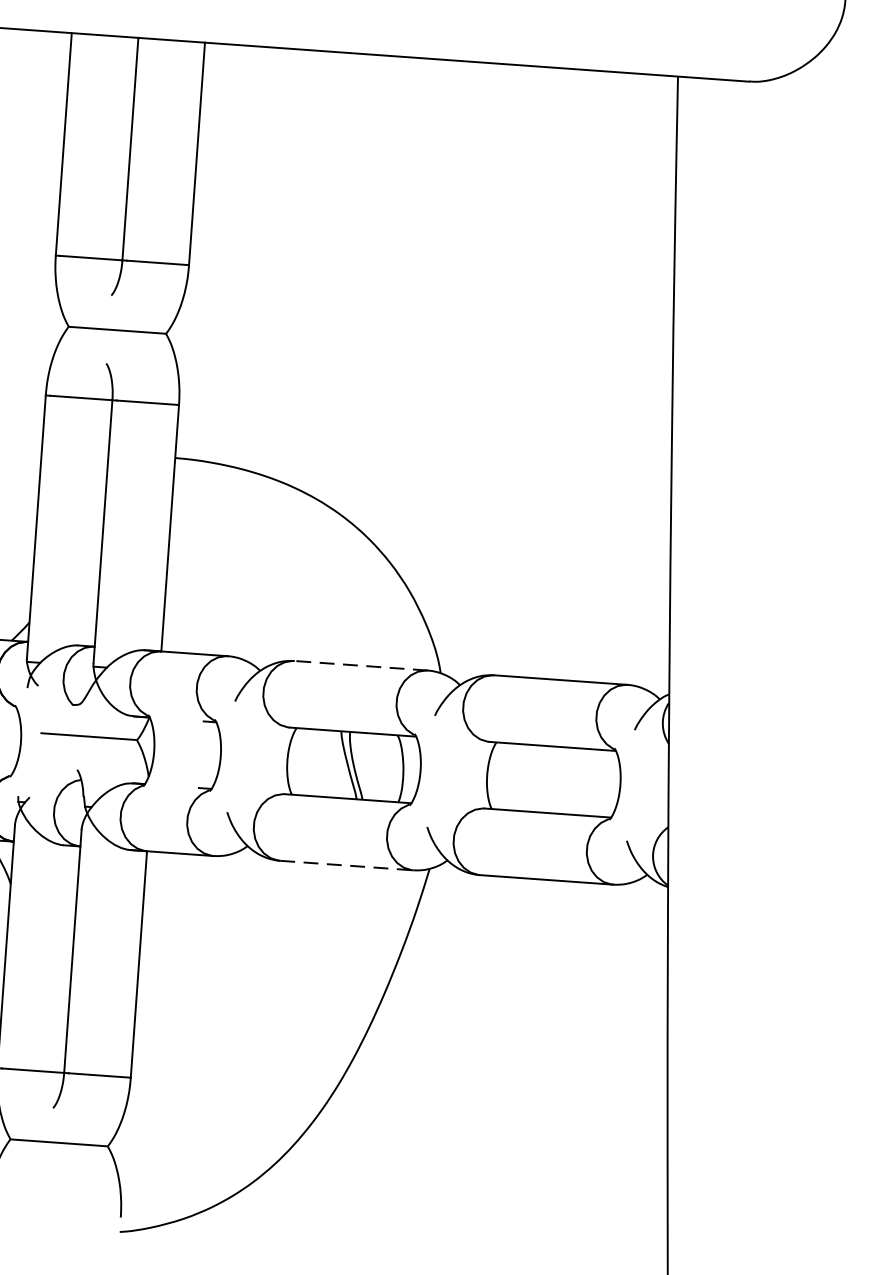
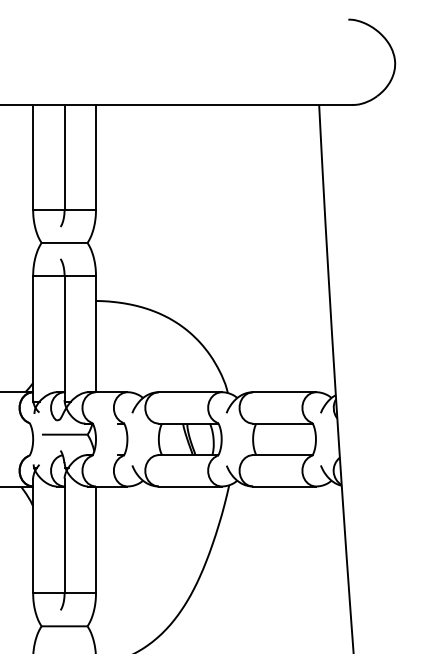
line: (359, 666) -> (189, 392), dashed -> solid
line: (347, 865) -> (190, 486), dashed -> solid

